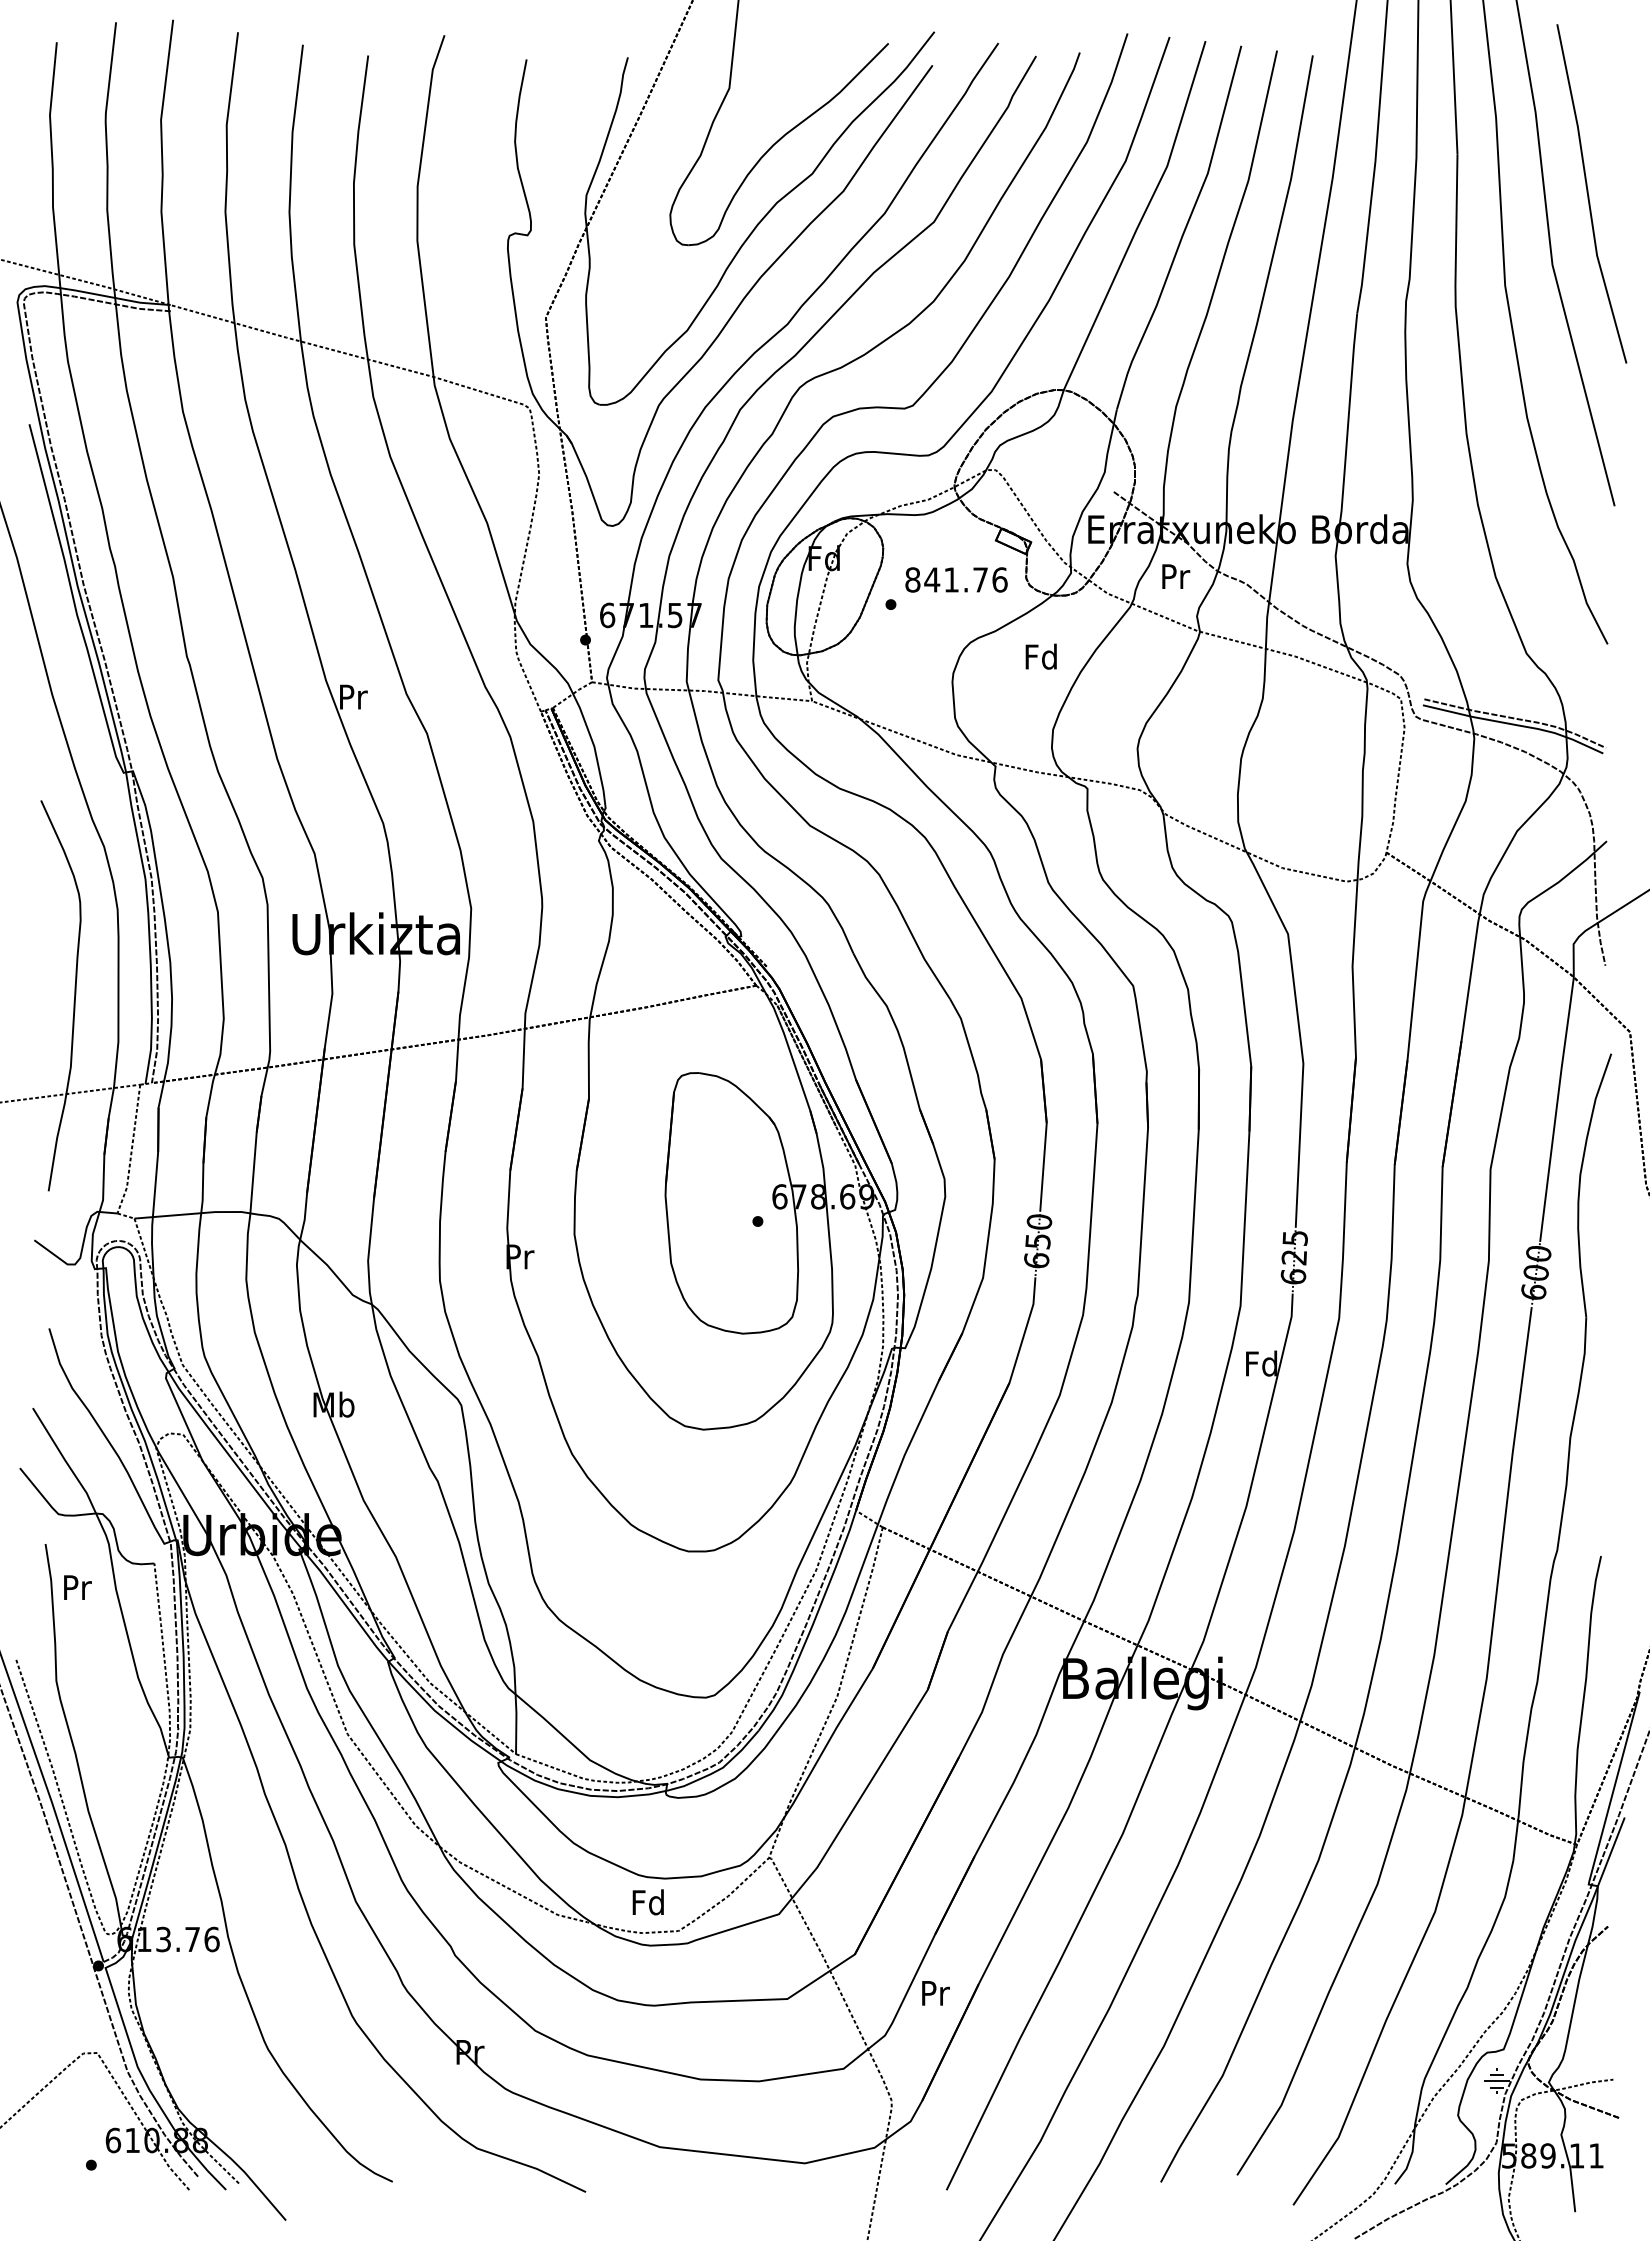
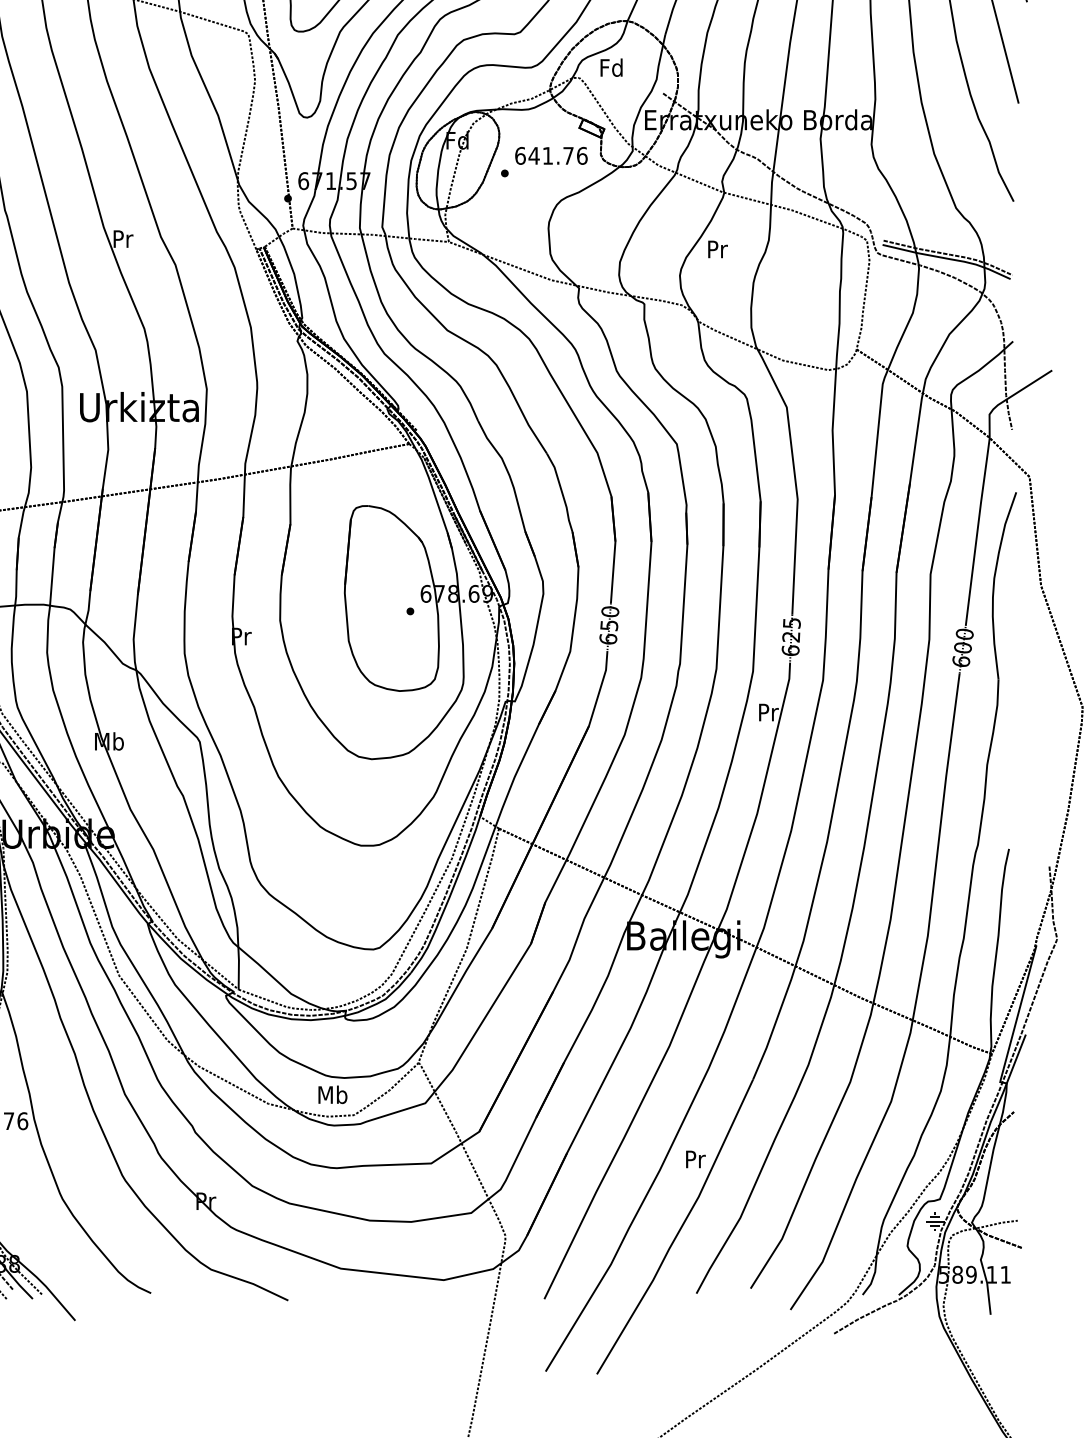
text: (1176, 576) -> (718, 249), moved
text: (912, 579) -> (520, 155), 841.76 -> 641.76
text: (1040, 656) -> (611, 67), moved
text: (1261, 1363) -> (767, 712), Fd -> Pr
text: (648, 1902) -> (332, 1094), Fd -> Mb
text: (935, 1993) -> (695, 1159), moved

